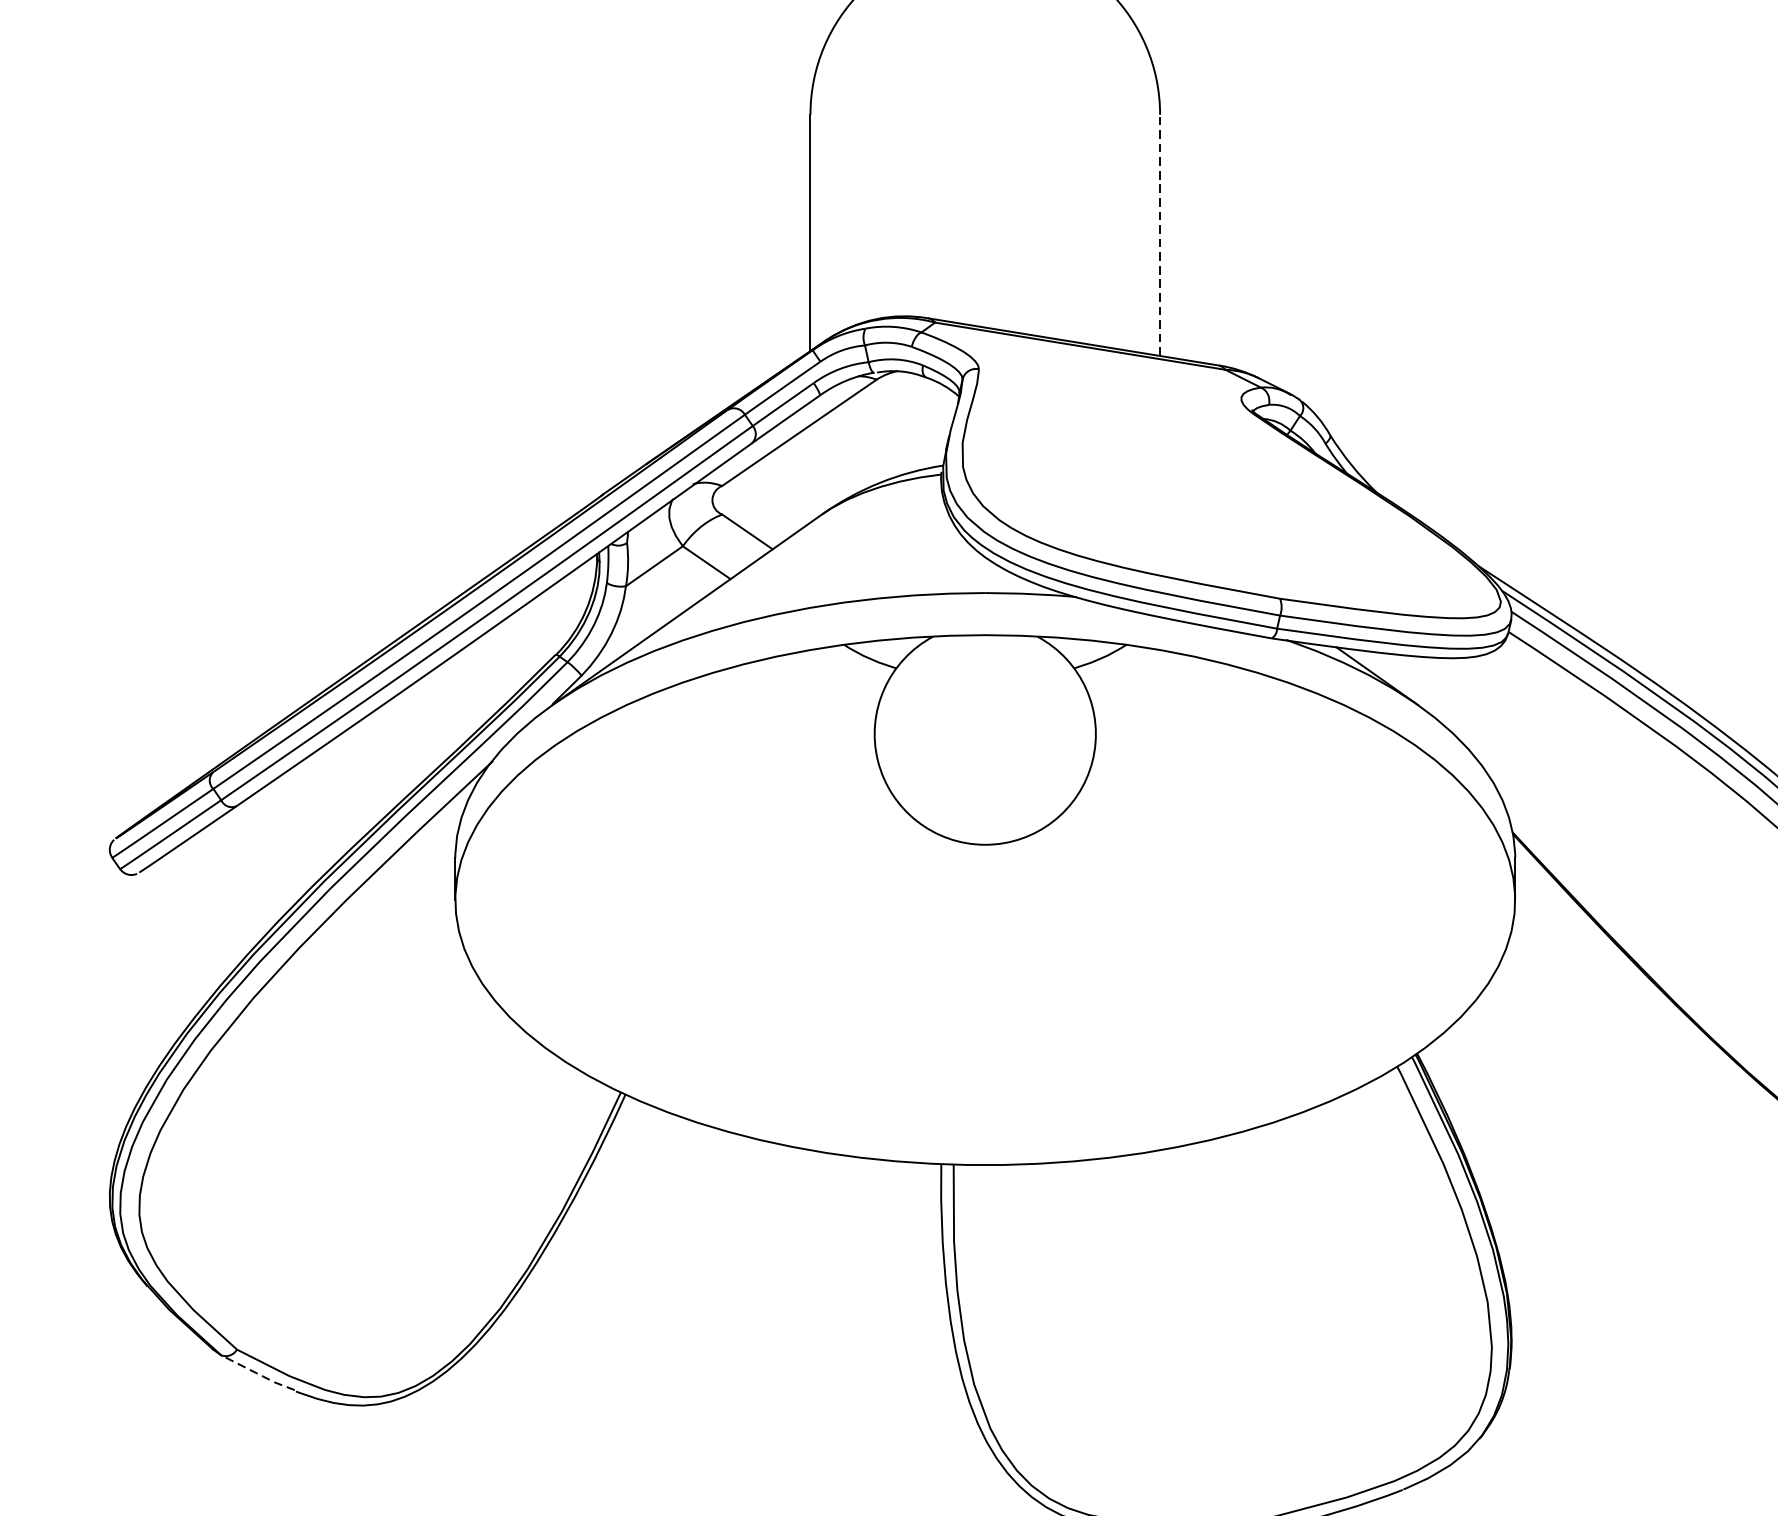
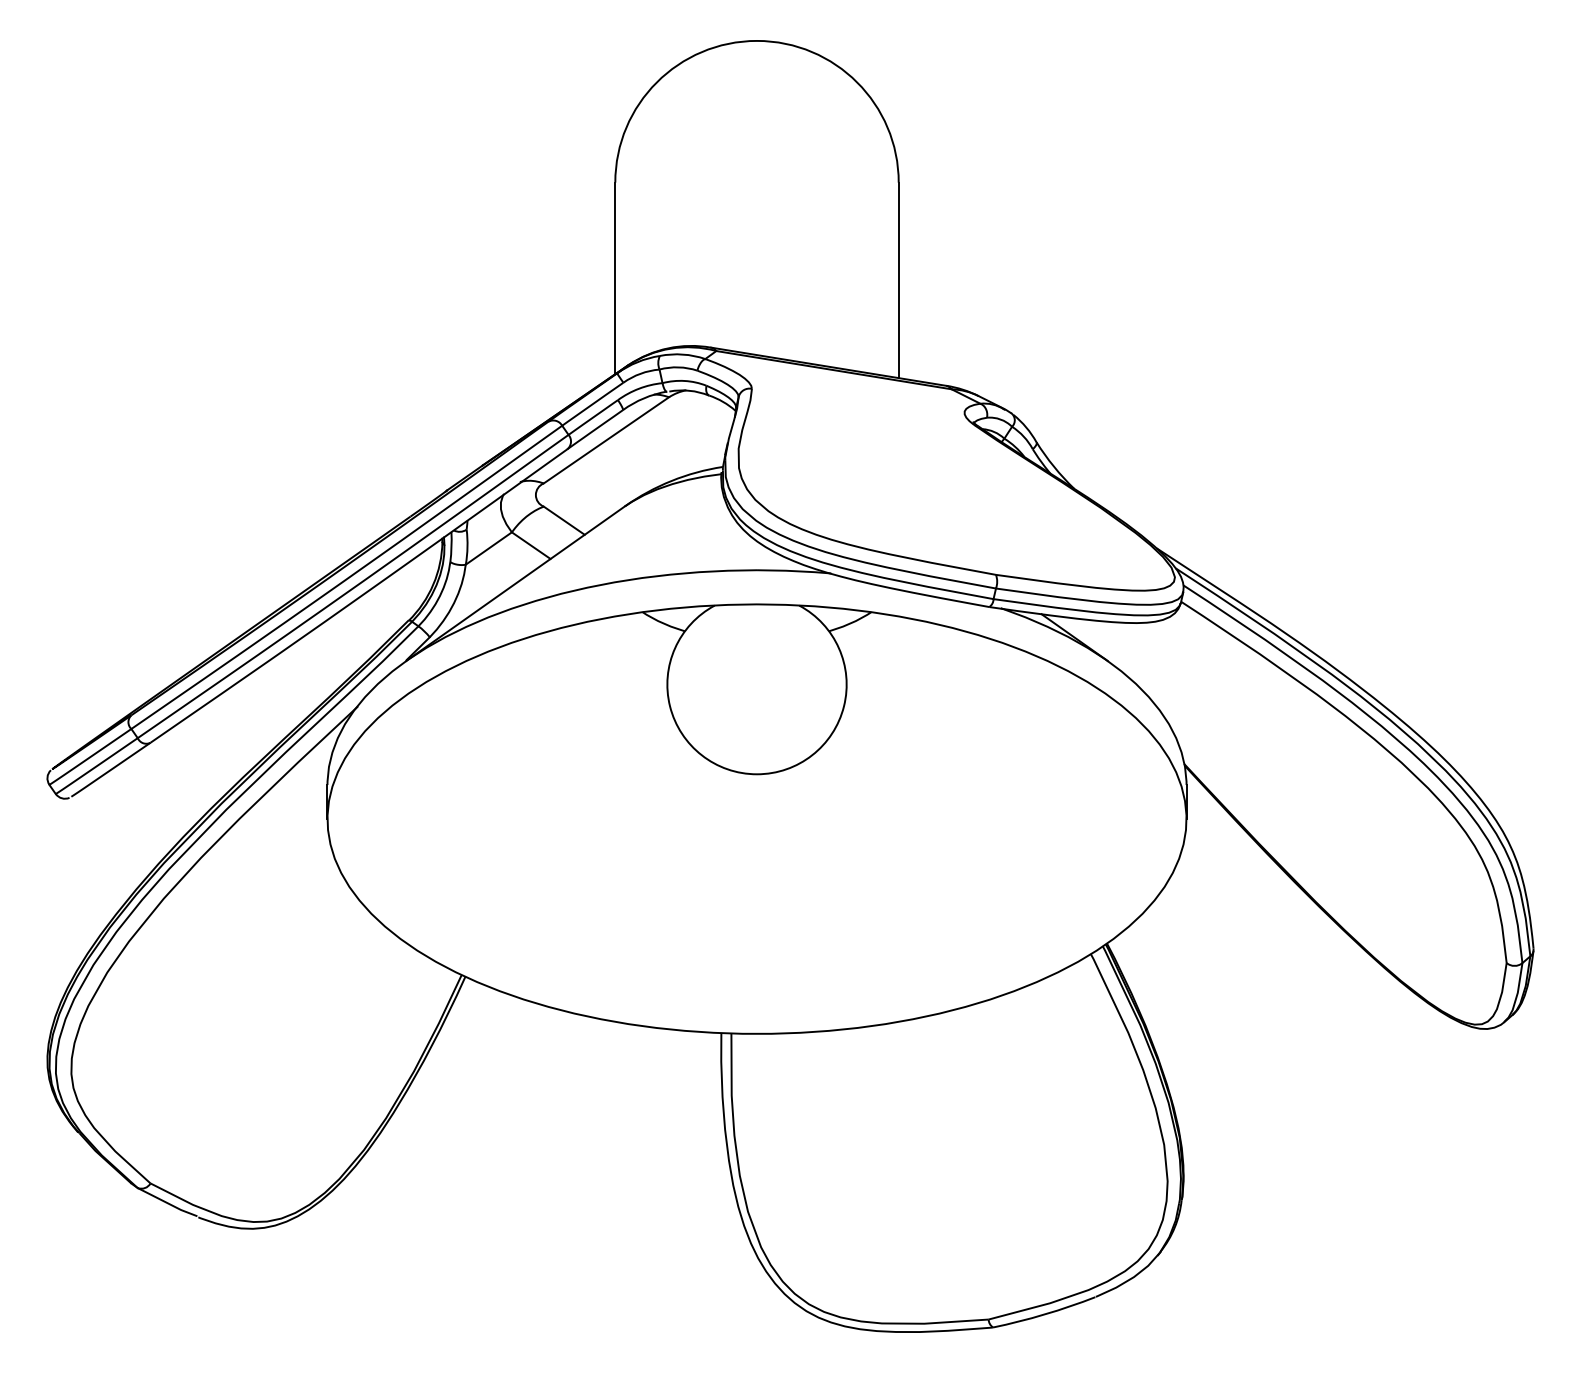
line: (1159, 235) -> (898, 280), dashed -> solid
line: (257, 1374) -> (167, 1203), dashed -> solid

